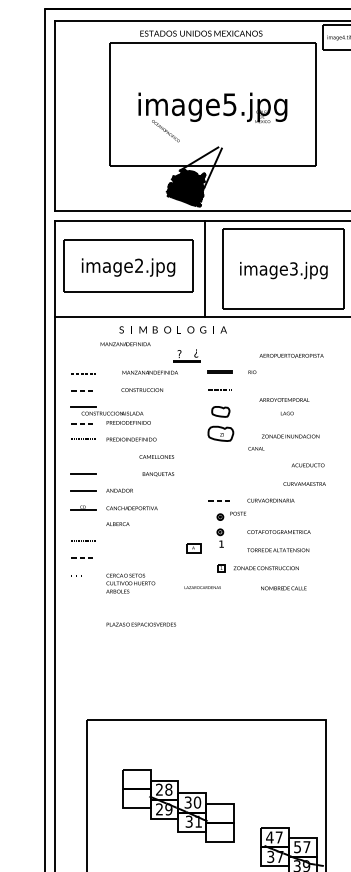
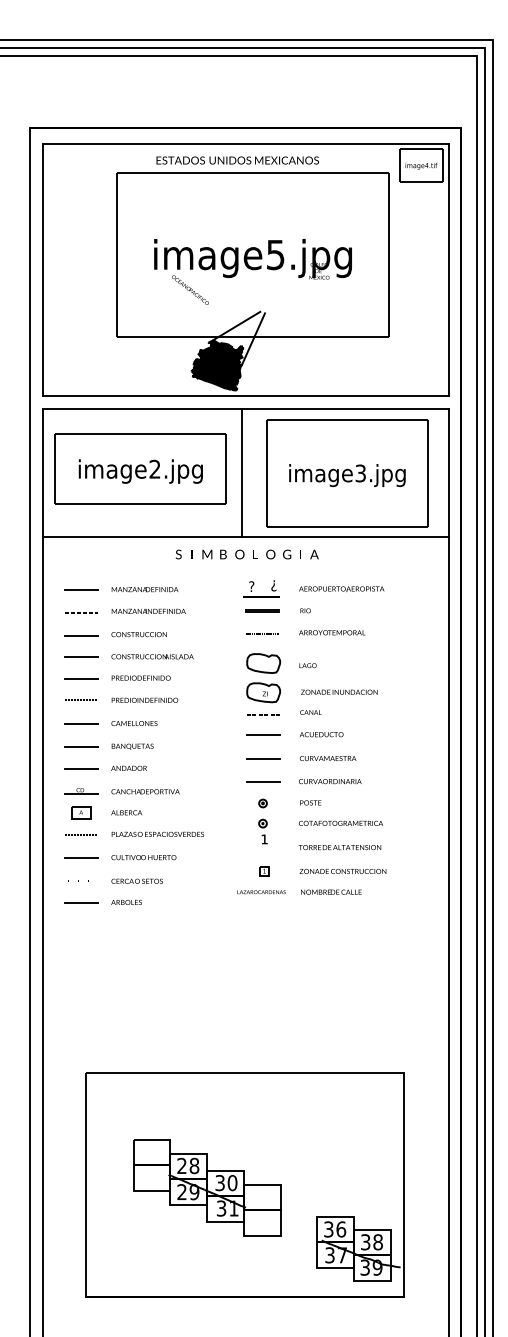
text: (172, 329) -> (246, 554), moved
text: (125, 344) -> (144, 589), moved
line: (83, 356) -> (80, 590), added
text: (291, 356) -> (341, 589), moved
part: (186, 361) -> (261, 596), moved
text: (150, 372) -> (148, 610), moved
line: (83, 390) -> (81, 635), dashed -> solid
text: (141, 390) -> (138, 634), moved
text: (284, 399) -> (332, 632), moved
part: (220, 411) -> (263, 663), size x1.43
text: (112, 413) -> (152, 656), moved
text: (286, 413) -> (307, 665), moved
line: (83, 423) -> (81, 679), dashed -> solid
text: (290, 435) -> (339, 691), moved
line: (220, 450) -> (263, 714), added
text: (156, 456) -> (134, 723), moved
line: (83, 457) -> (80, 724), added
line: (220, 465) -> (263, 734), added
text: (307, 465) -> (321, 734), moved
text: (158, 474) -> (132, 746), moved
line: (220, 483) -> (263, 758), added
text: (304, 484) -> (327, 758), moved
line: (220, 501) -> (263, 782), dashed -> solid
text: (238, 513) -> (310, 802), moved
part: (193, 547) -> (81, 812), moved
line: (83, 557) -> (81, 857), dashed -> solid
text: (265, 568) -> (342, 871), moved
text: (130, 583) -> (143, 857), moved
text: (202, 587) -> (261, 892), moved
text: (283, 587) -> (331, 891), moved
line: (83, 591) -> (80, 902), added
text: (141, 623) -> (157, 833), moved
text: (274, 837) -> (334, 1229), 47 -> 36
text: (301, 847) -> (371, 1242), 57 -> 38

